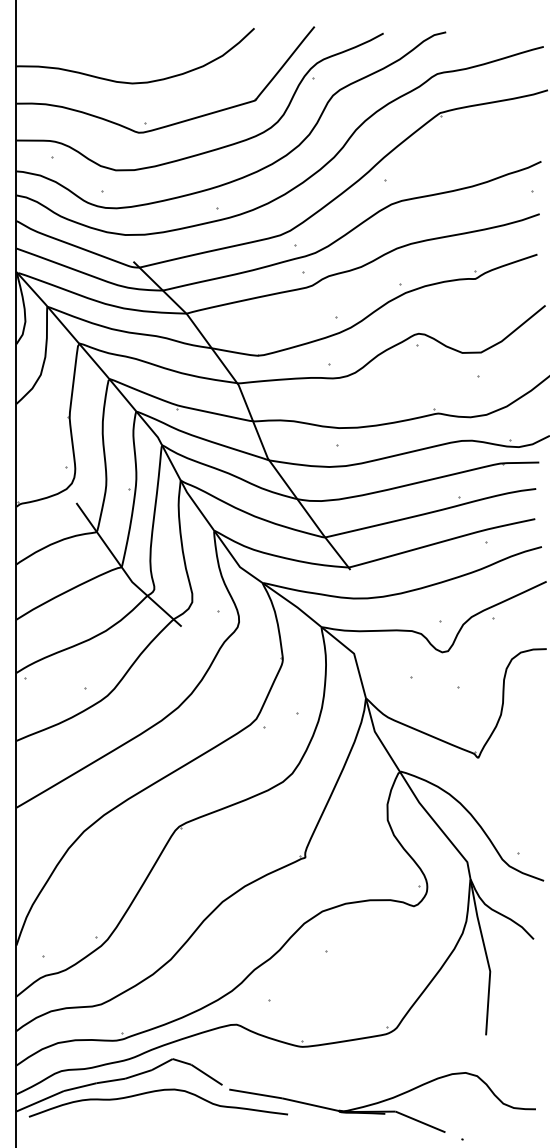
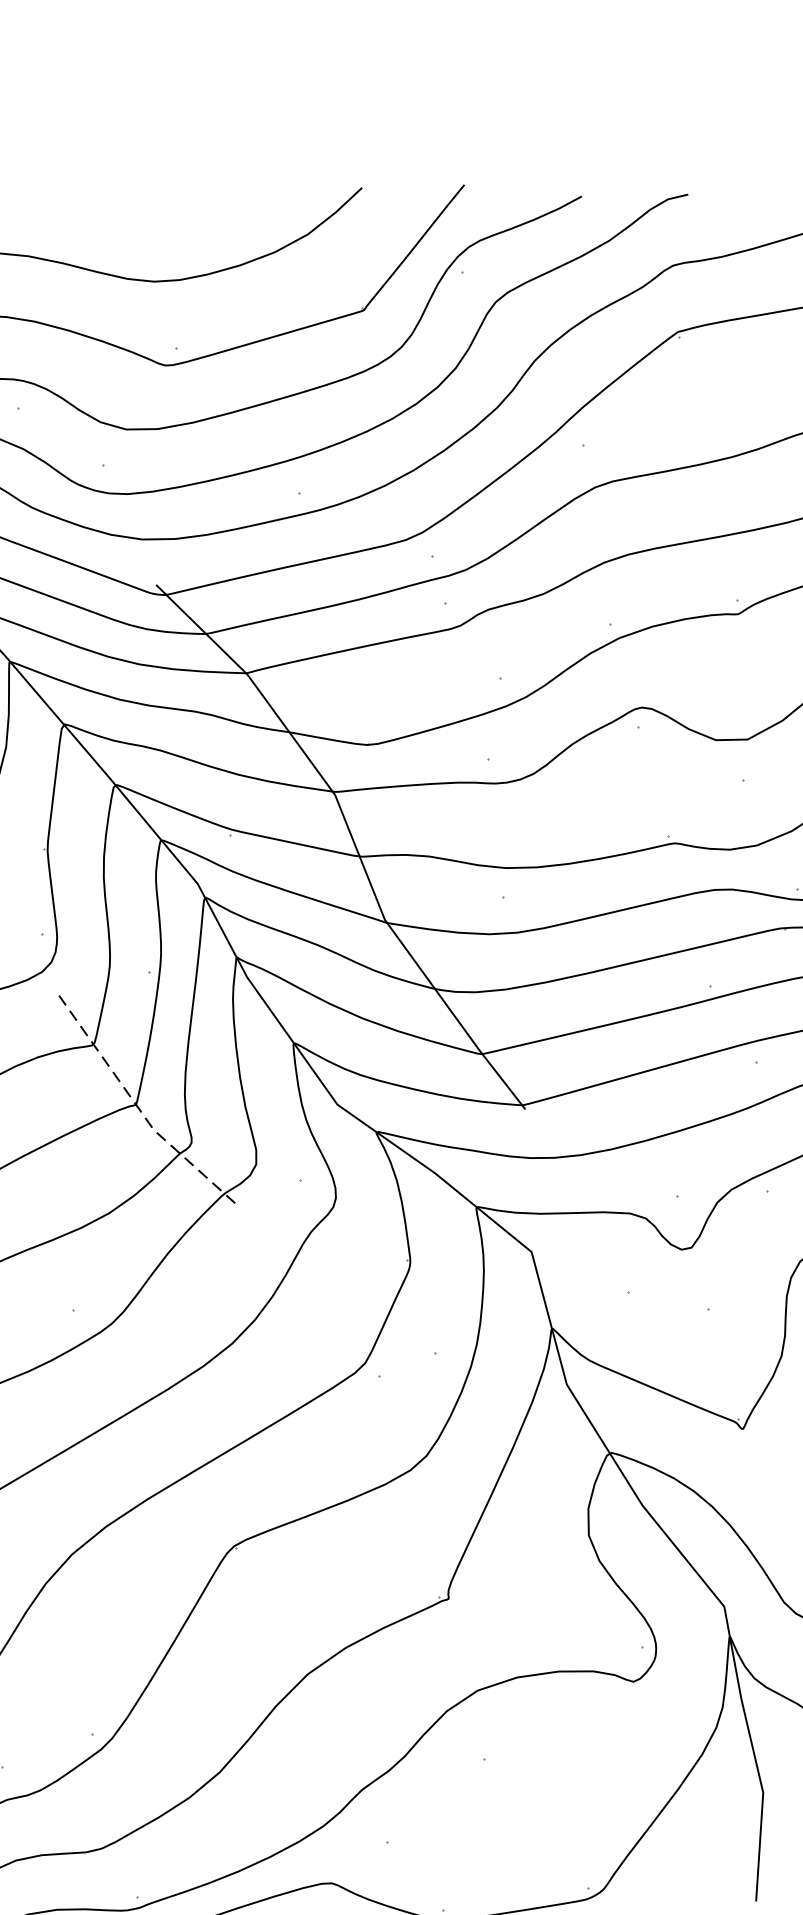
line: (124, 570) -> (140, 1110), solid -> dashed

